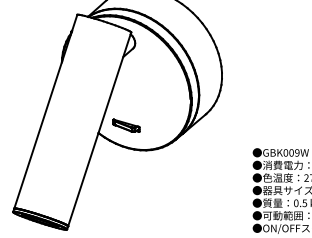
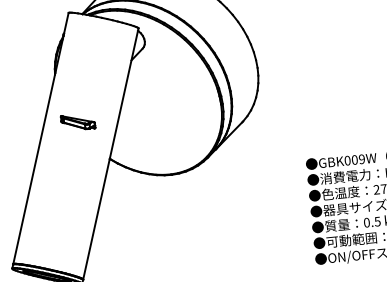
part: (126, 125) -> (78, 121), moved

